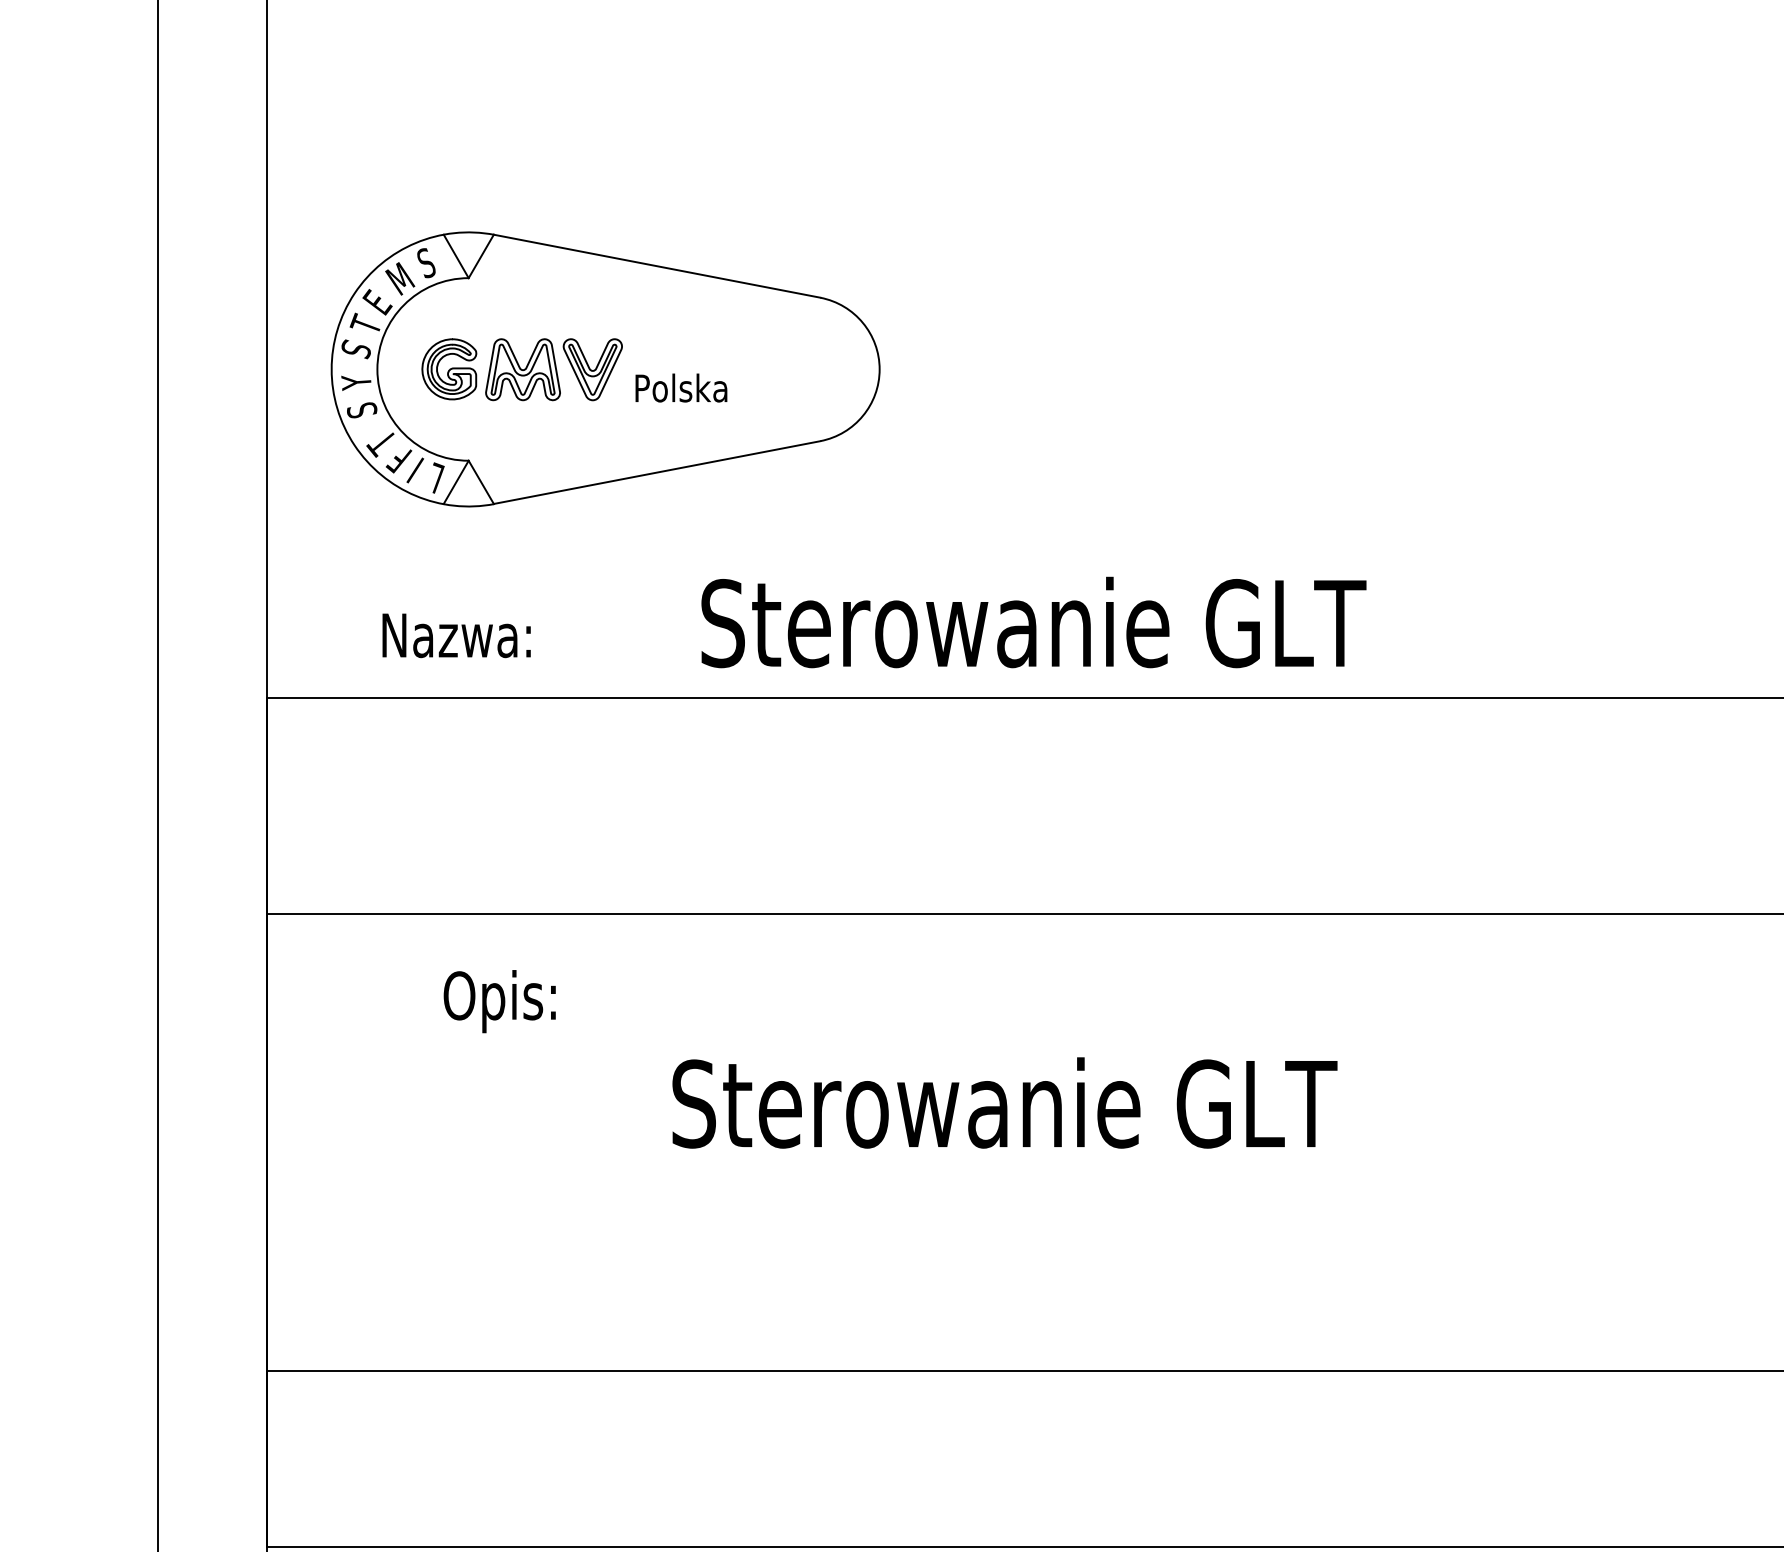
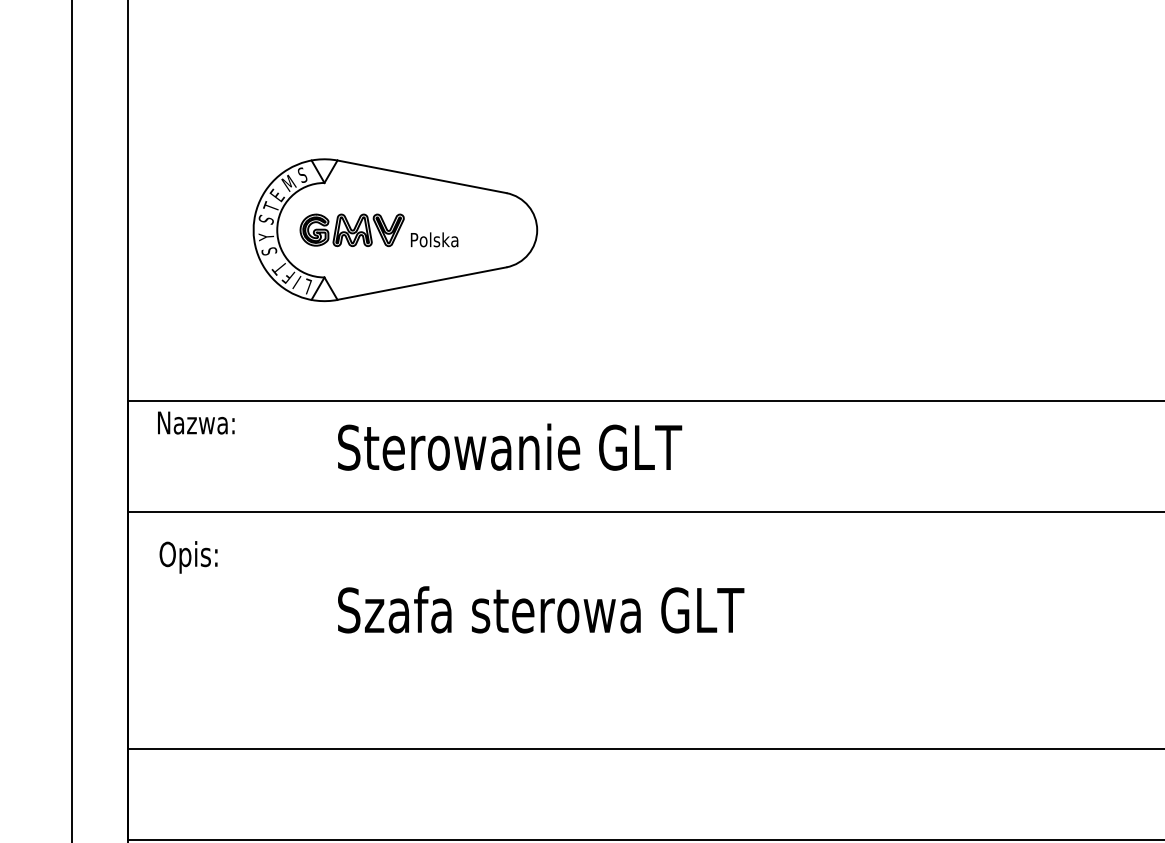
part: (605, 369) -> (395, 230), moved
text: (1034, 621) -> (510, 446), moved
text: (457, 634) -> (196, 422), moved
text: (499, 1001) -> (188, 557), moved
text: (1090, 1102) -> (554, 609), Sterowanie GLT -> Szafa sterowa GLT

